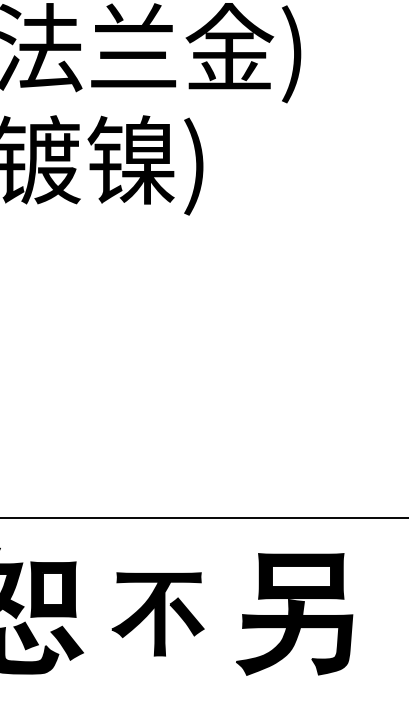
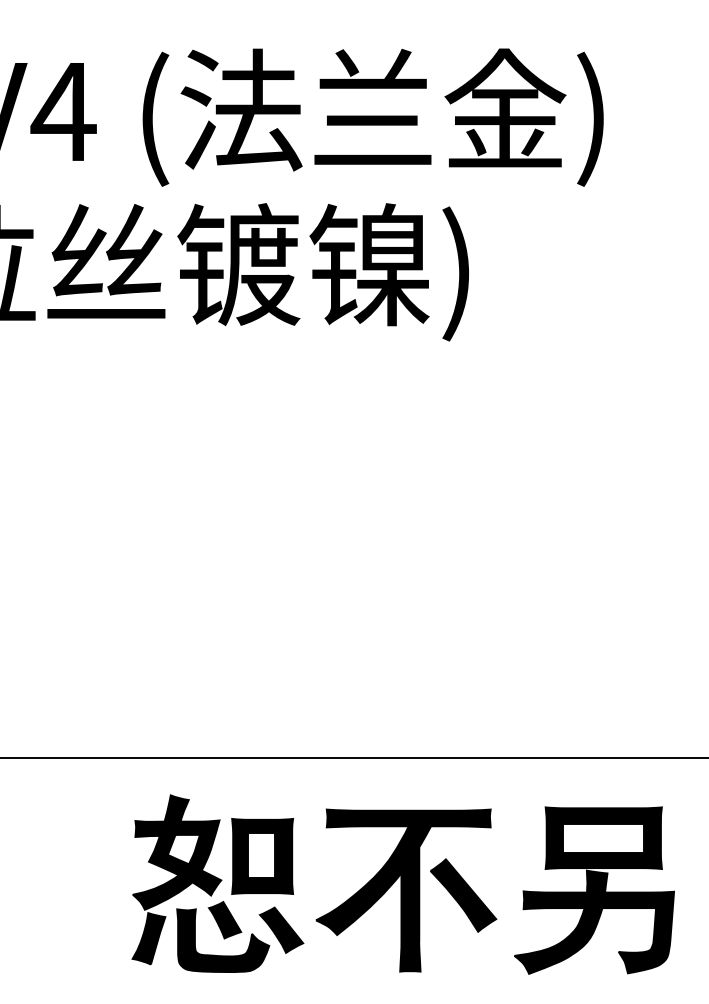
part: (157, 614) -> (406, 890), size x1.43

